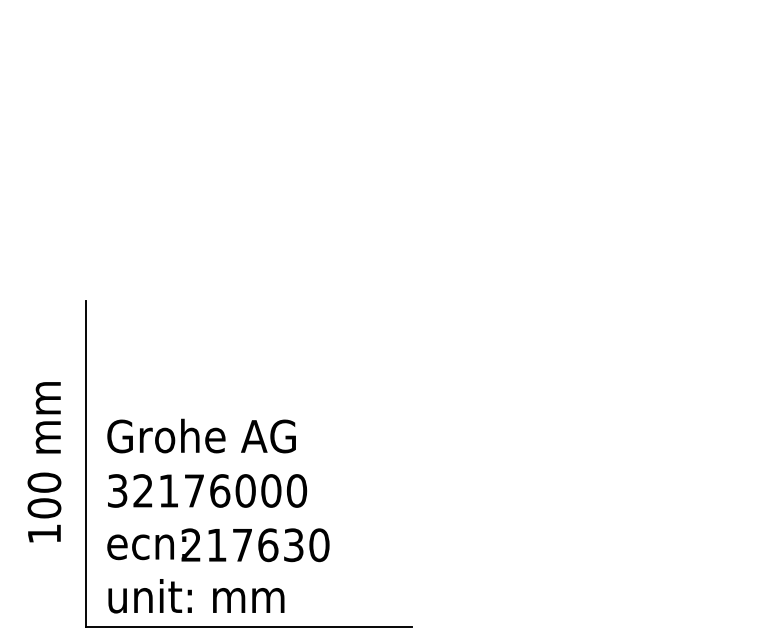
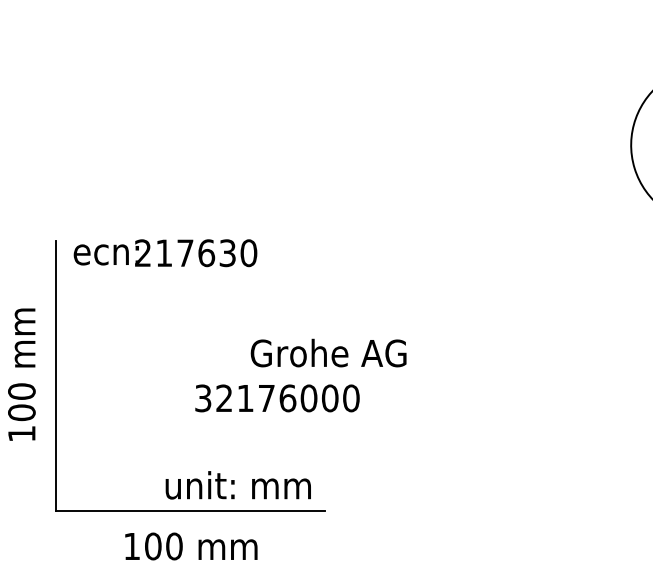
text: (201, 435) -> (328, 352), moved
text: (207, 491) -> (277, 398), moved
text: (218, 545) -> (165, 253), moved
text: (195, 596) -> (237, 485), moved

